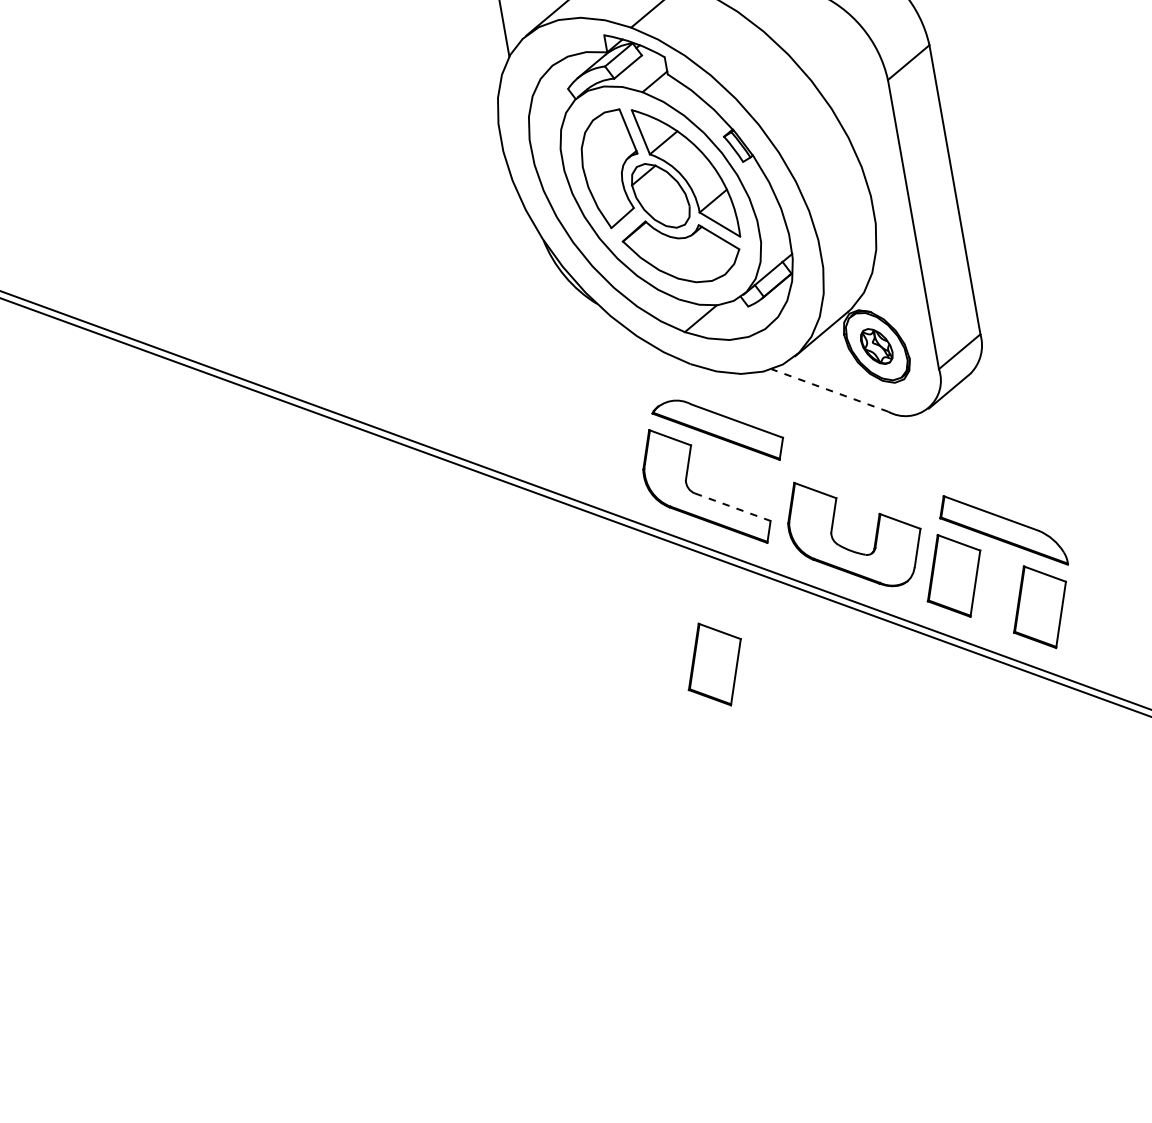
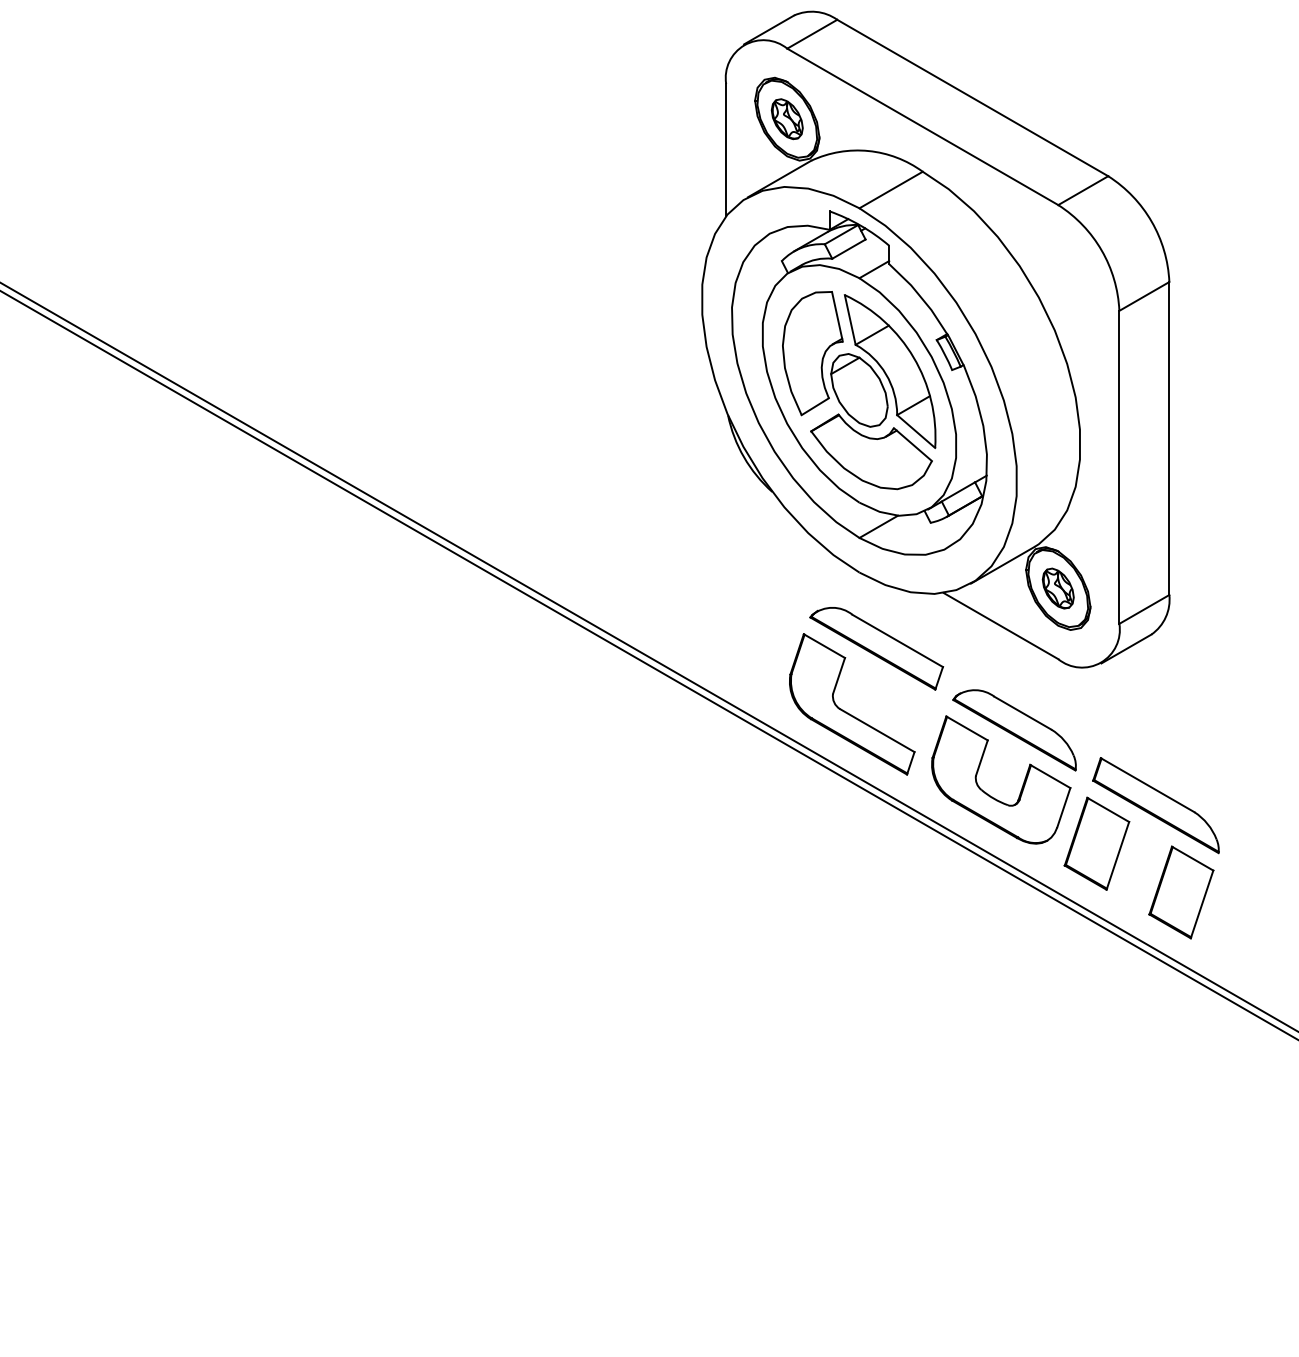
line: (829, 390) -> (1000, 625), dashed -> solid
part: (859, 484) -> (1014, 730), added
line: (732, 507) -> (877, 730), dashed -> solid
part: (714, 664) -> (829, 892), removed

